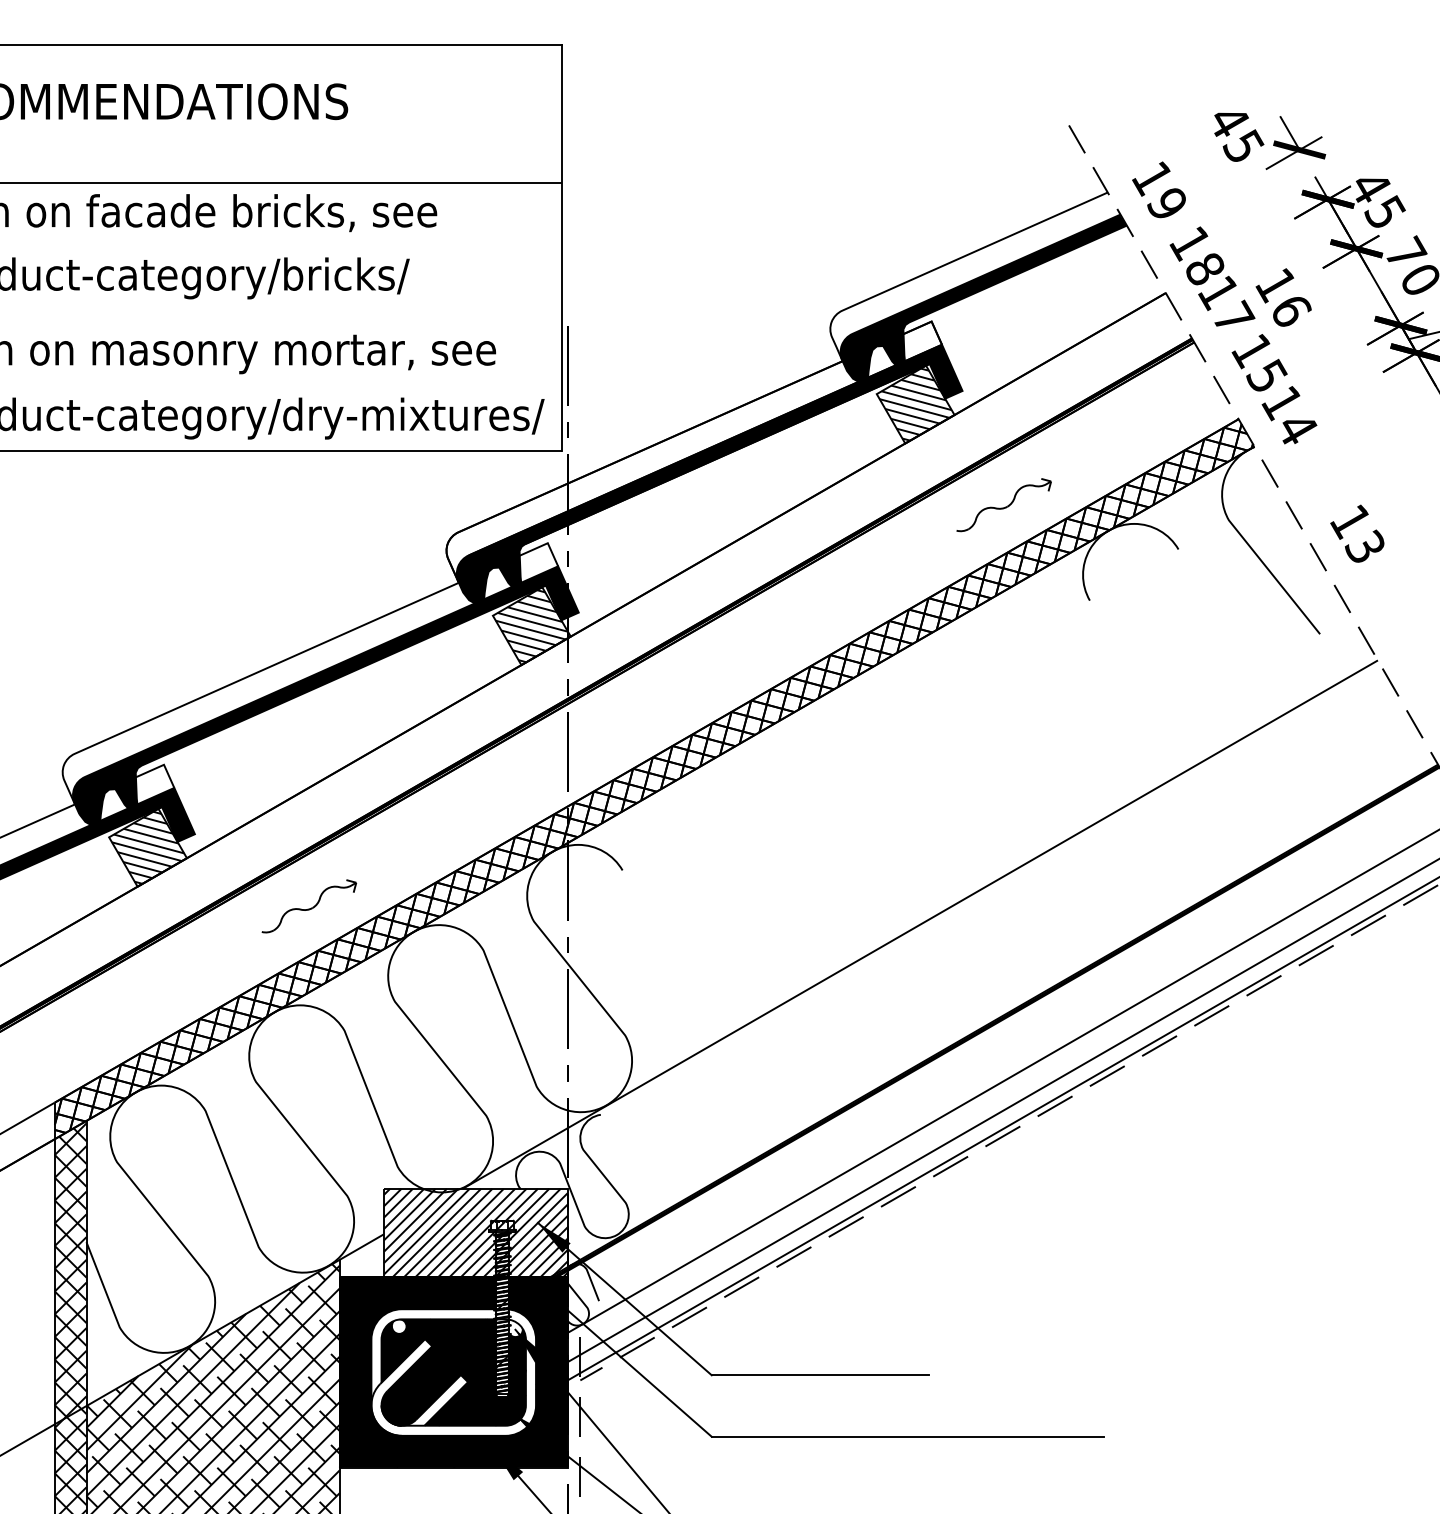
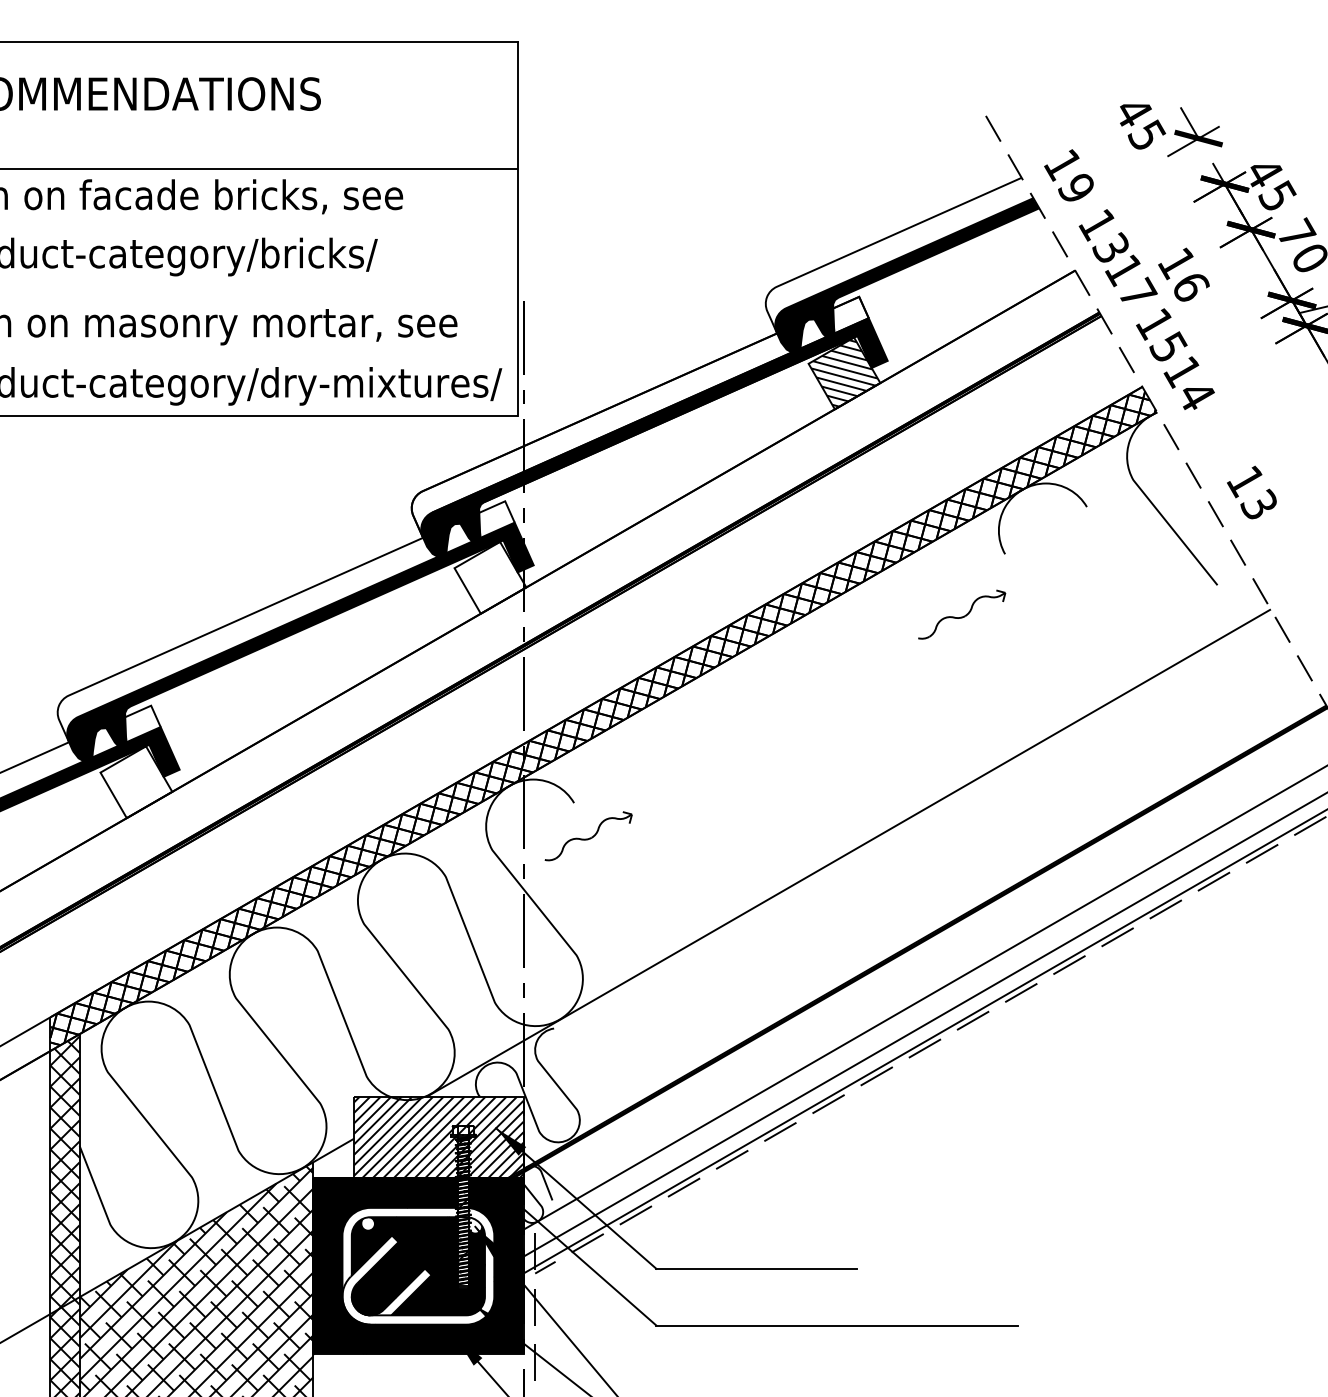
text: (1204, 268) -> (1110, 247), 18 -> 13
part: (1003, 505) -> (961, 615), moved
hatch: (531, 626) -> (490, 578), removed
hatch: (148, 847) -> (136, 781), removed
part: (309, 906) -> (588, 836), moved

